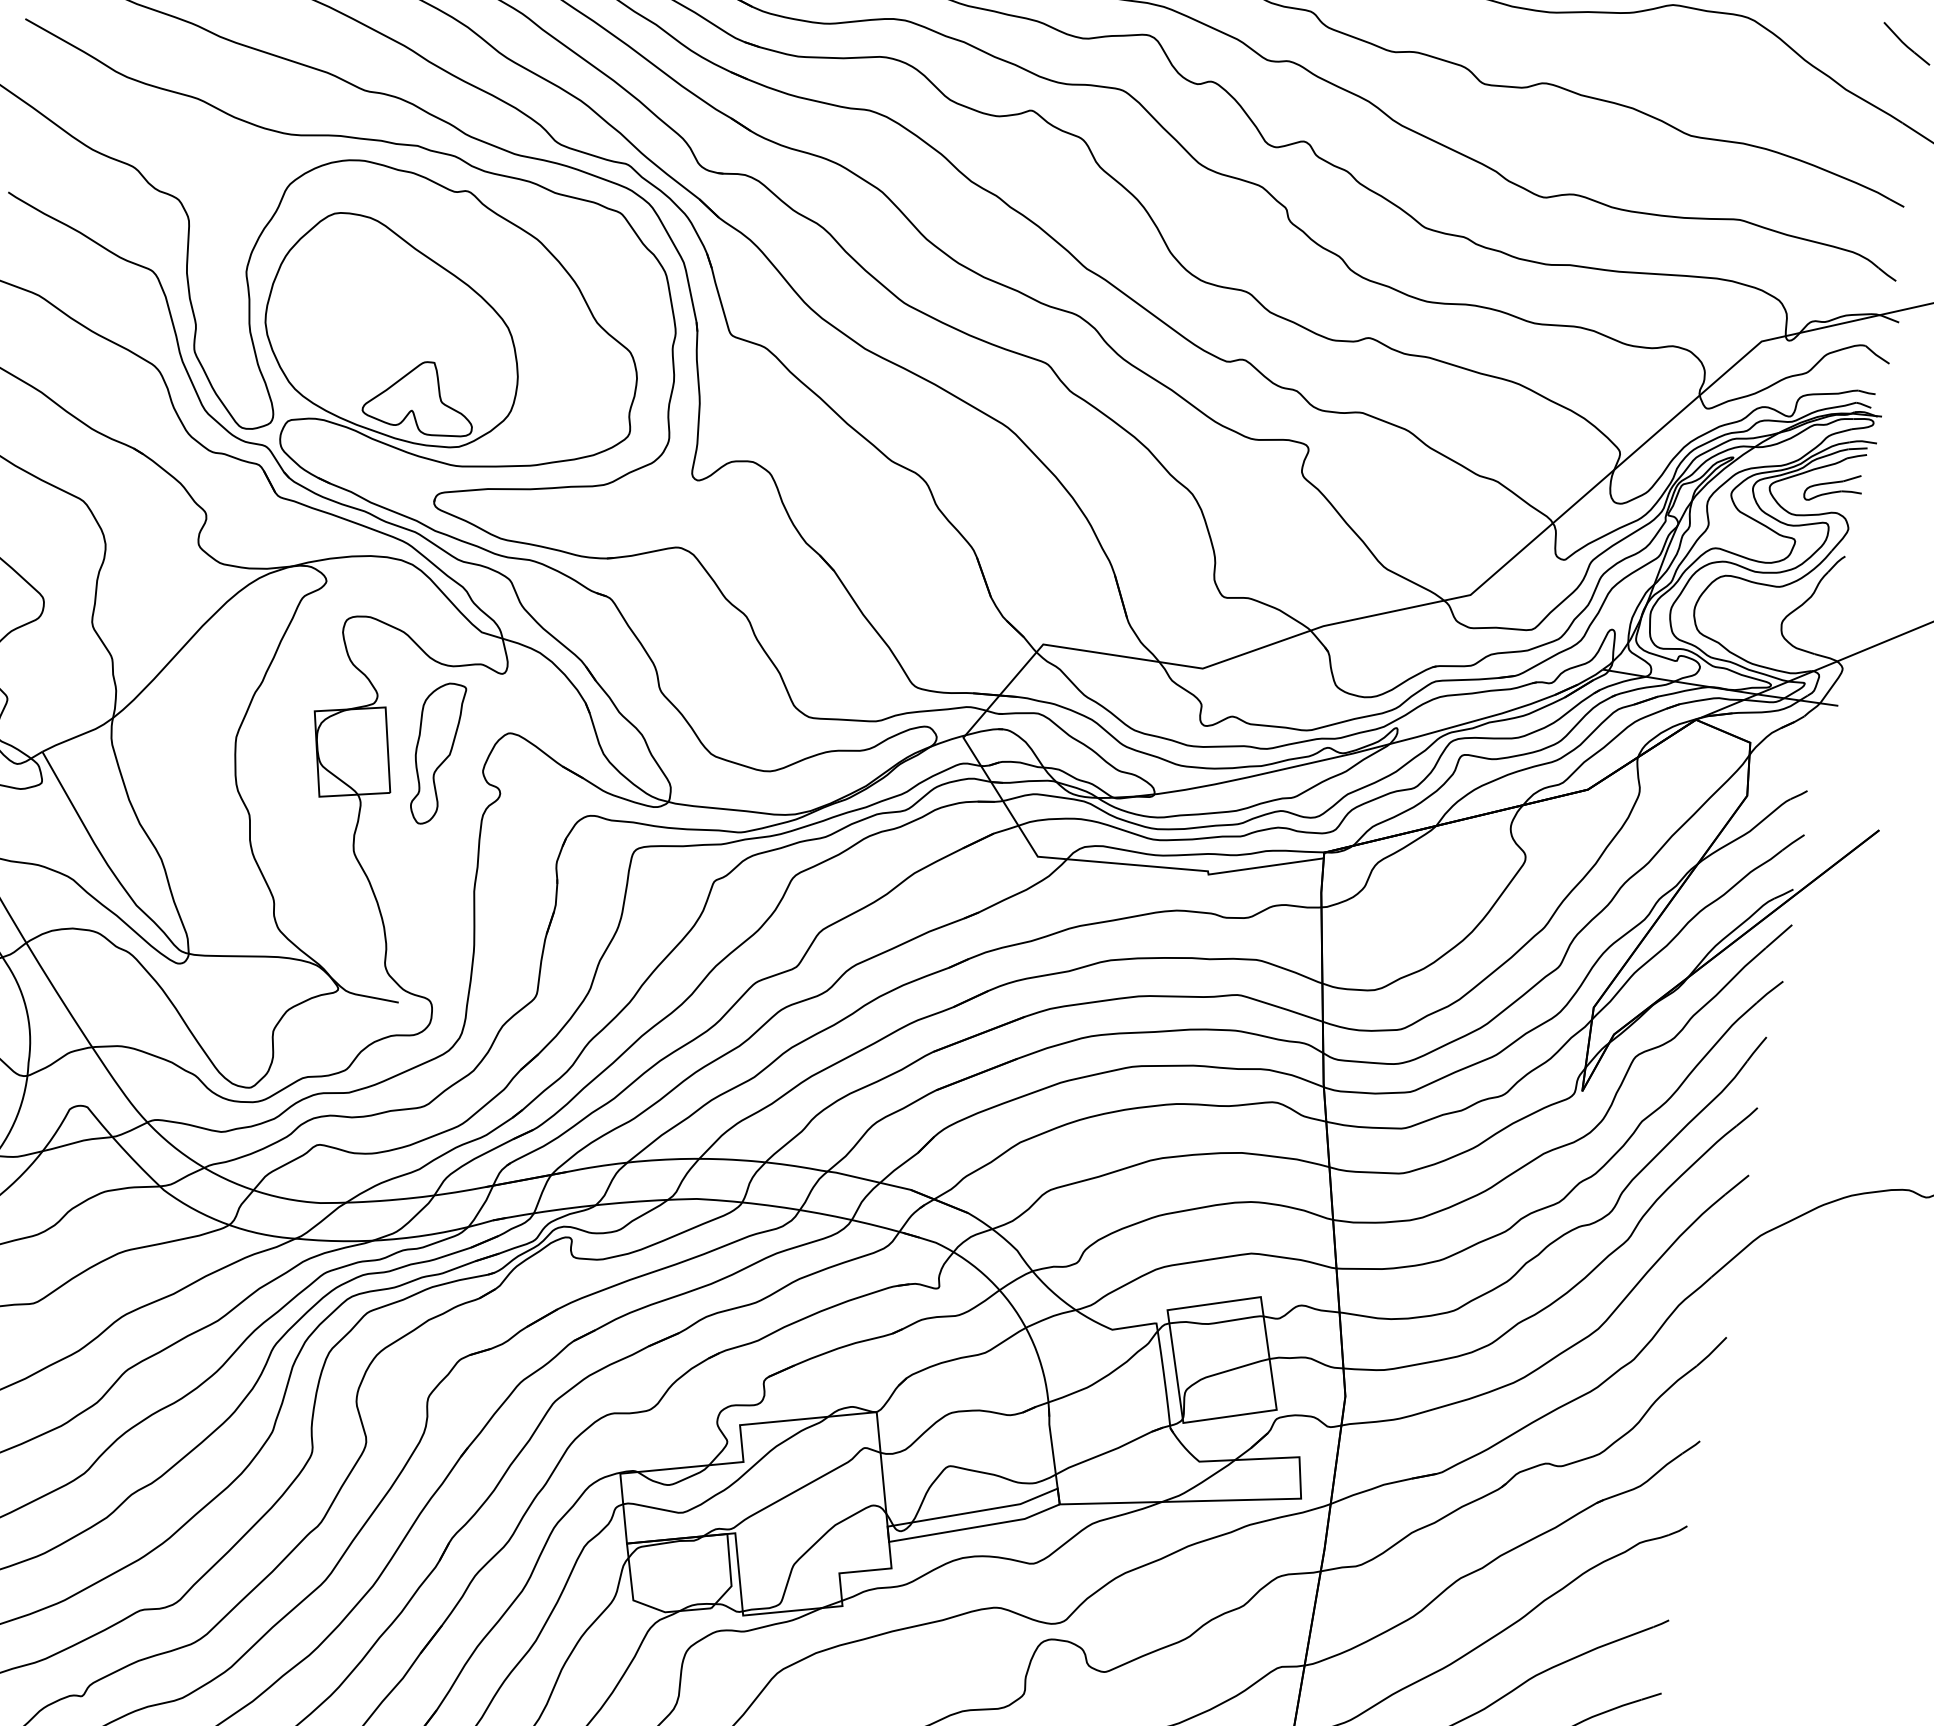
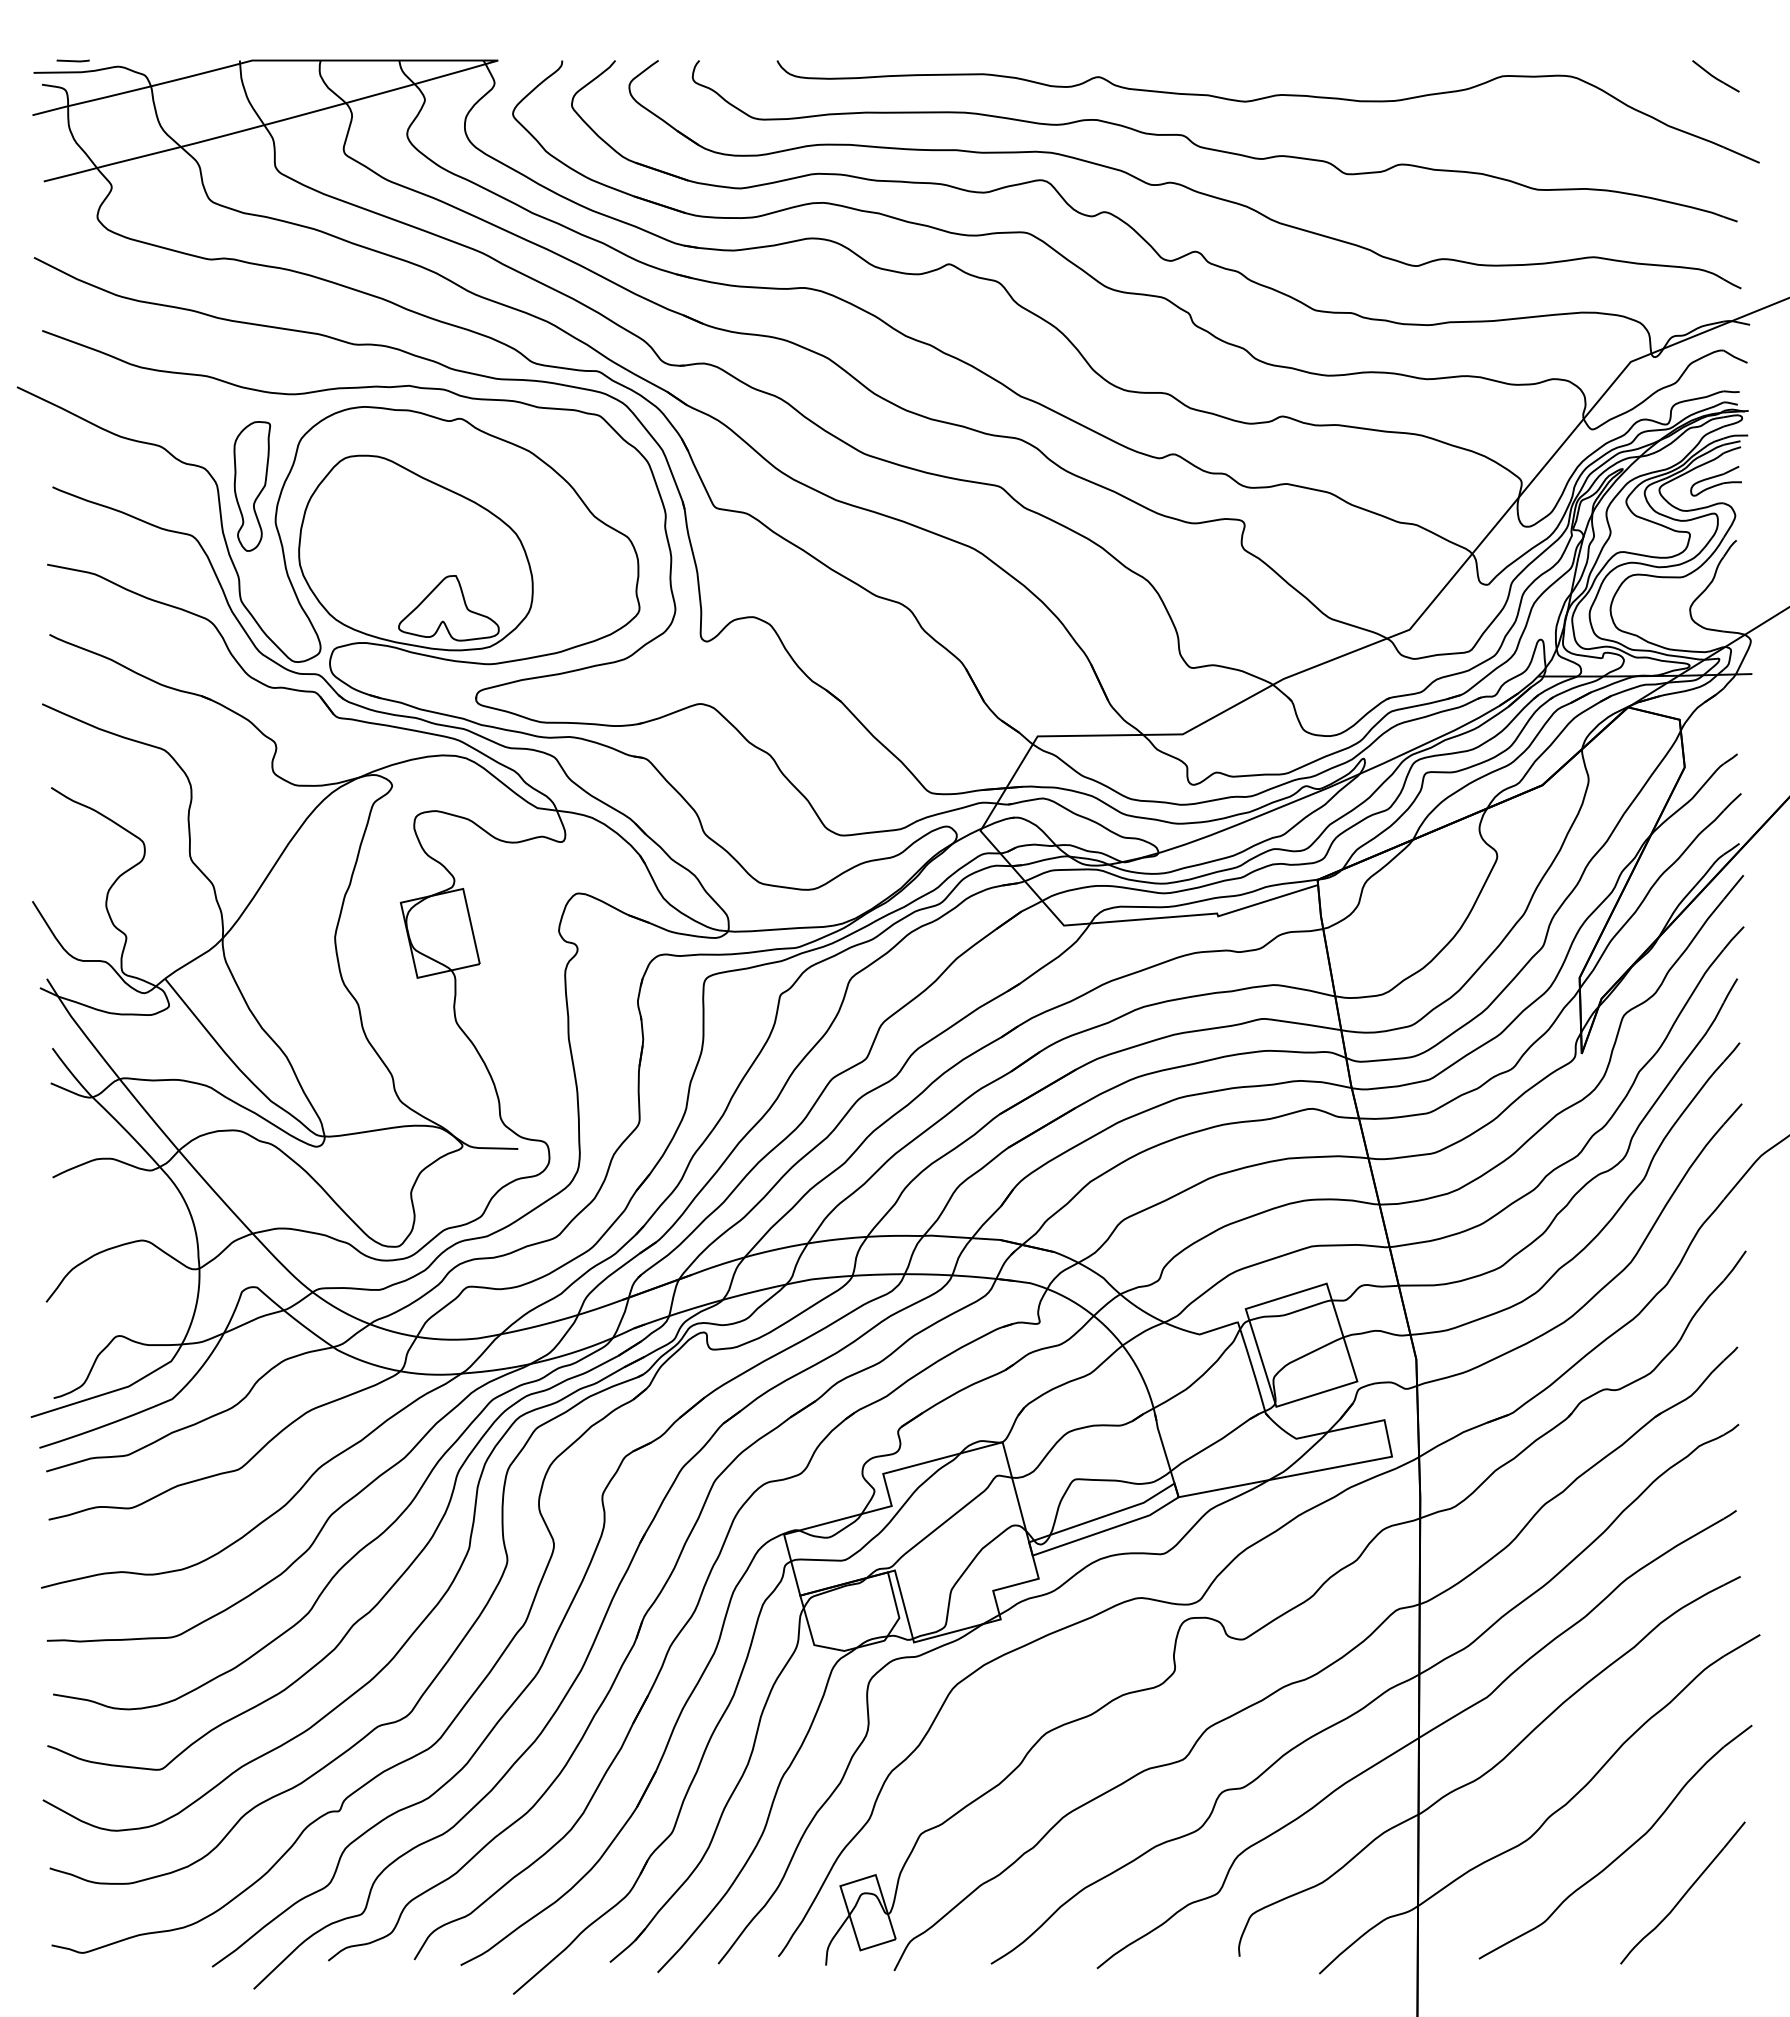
part: (435, 753) -> (252, 486), moved

